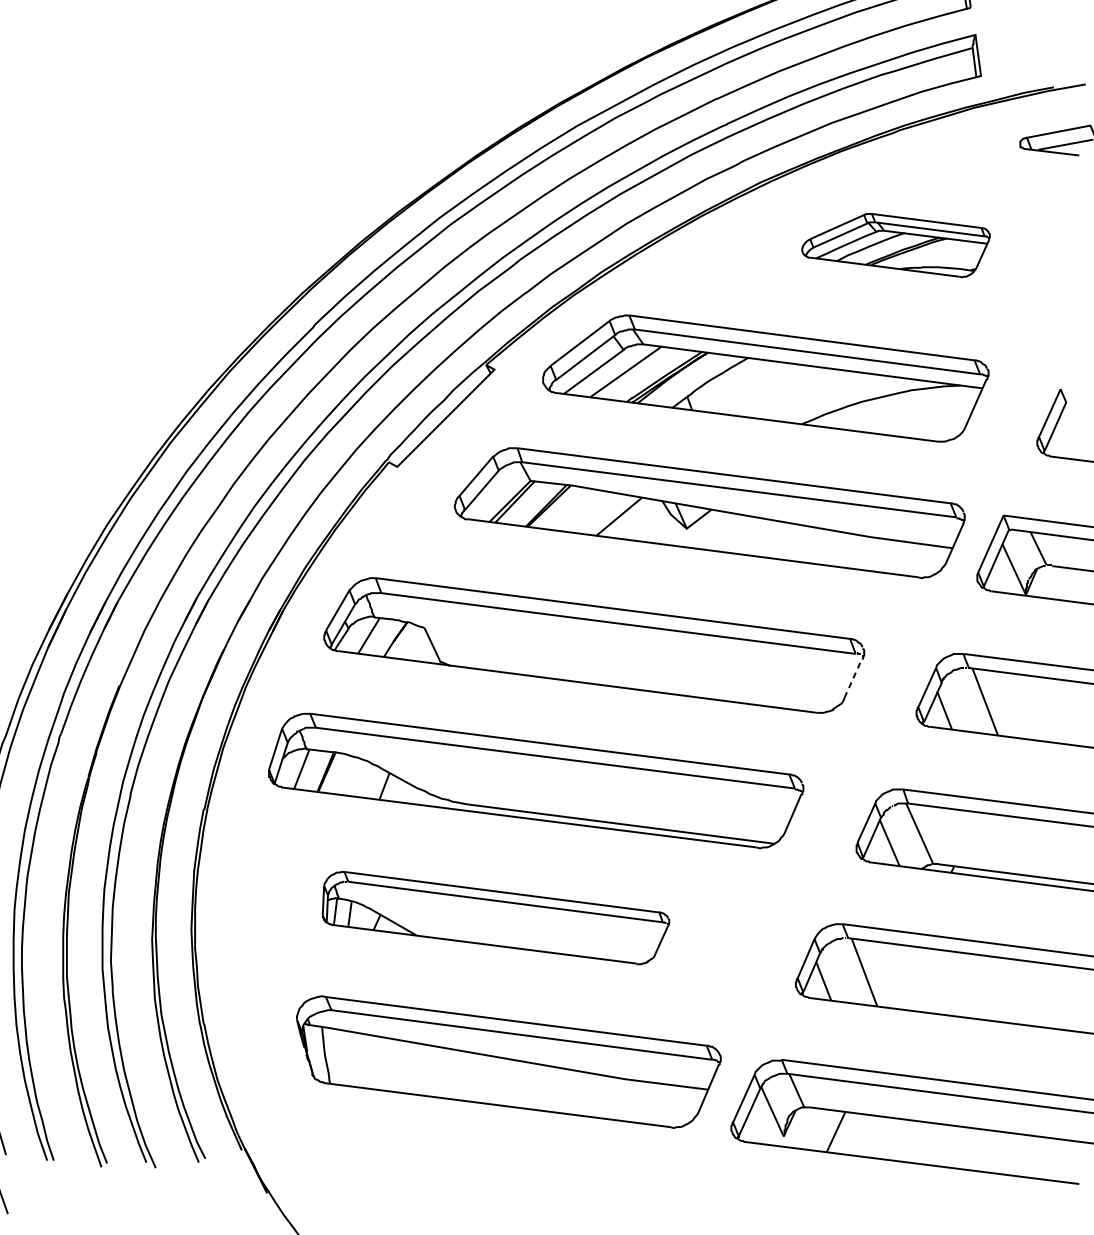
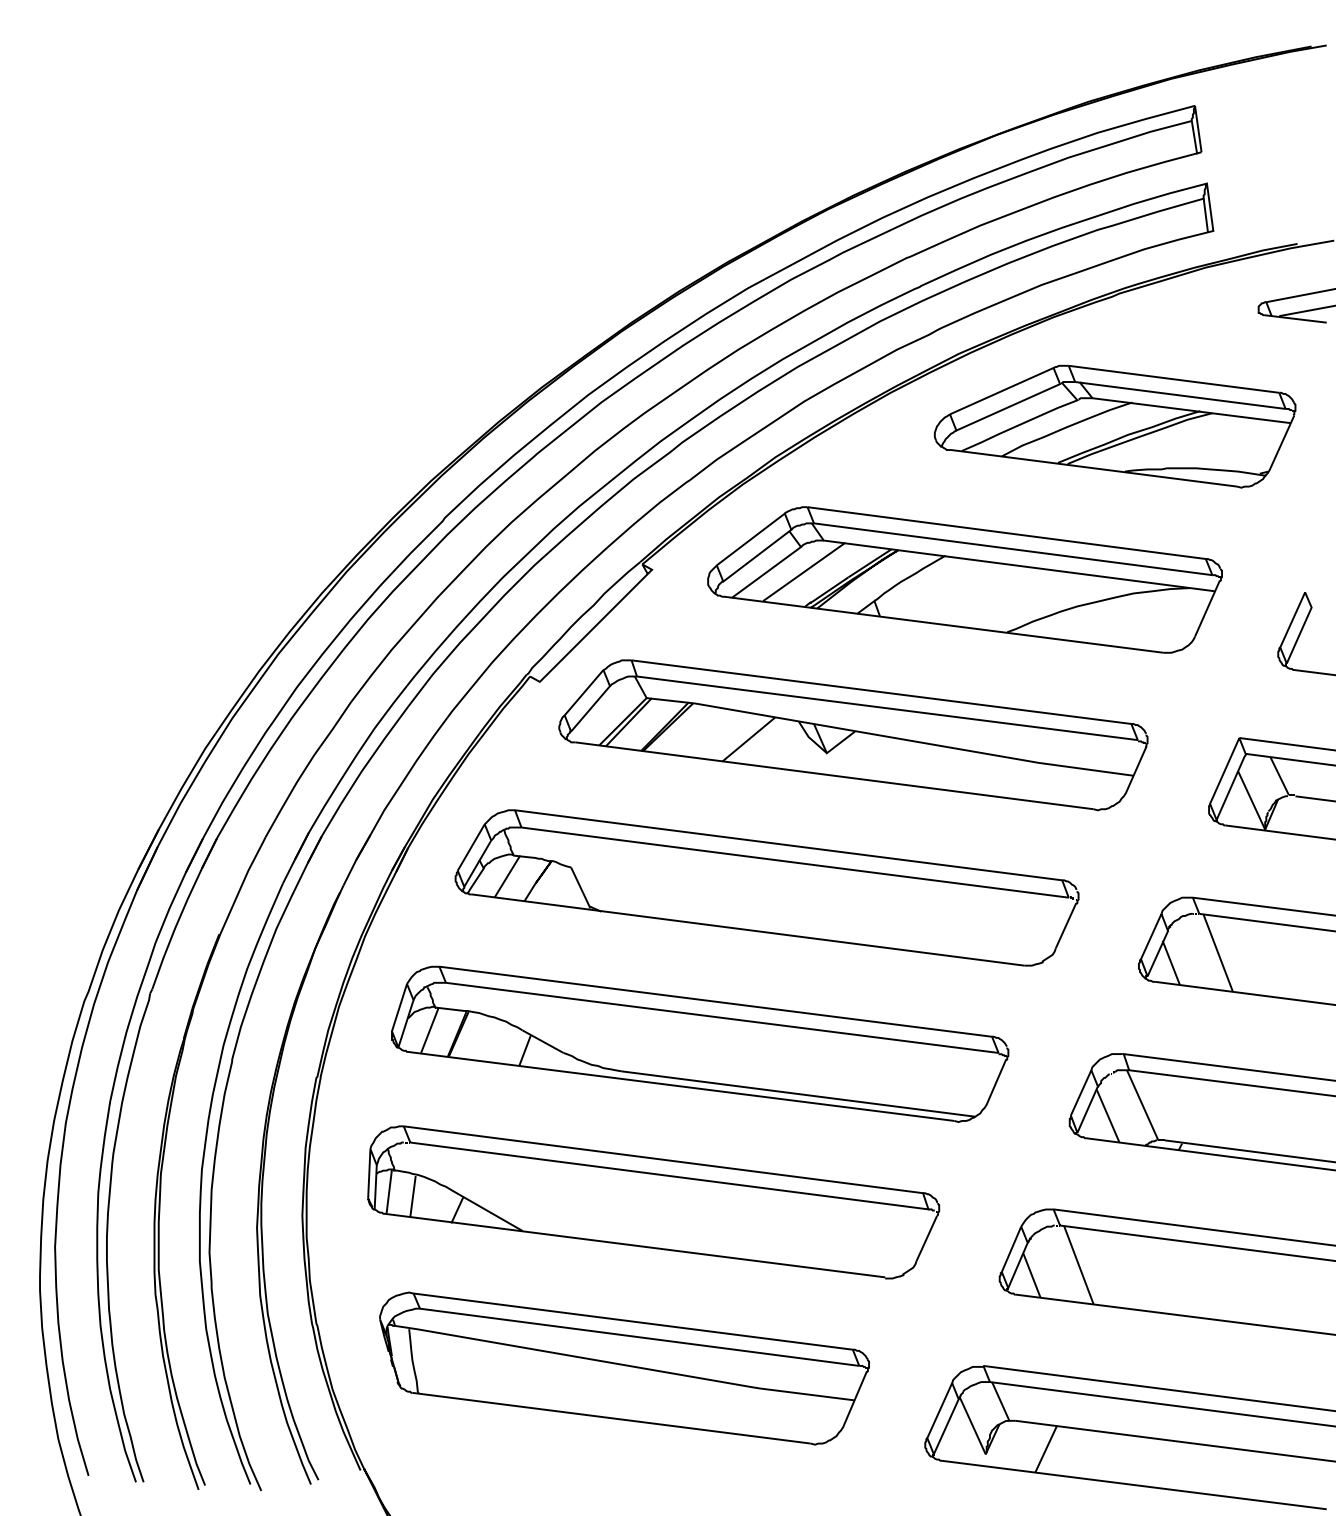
part: (896, 245) -> (1115, 426), size x1.67
part: (709, 513) -> (853, 735), moved
line: (853, 678) -> (1066, 925), dashed -> solid
part: (495, 918) -> (653, 1202), size x1.43
part: (508, 1062) -> (624, 1368), moved

